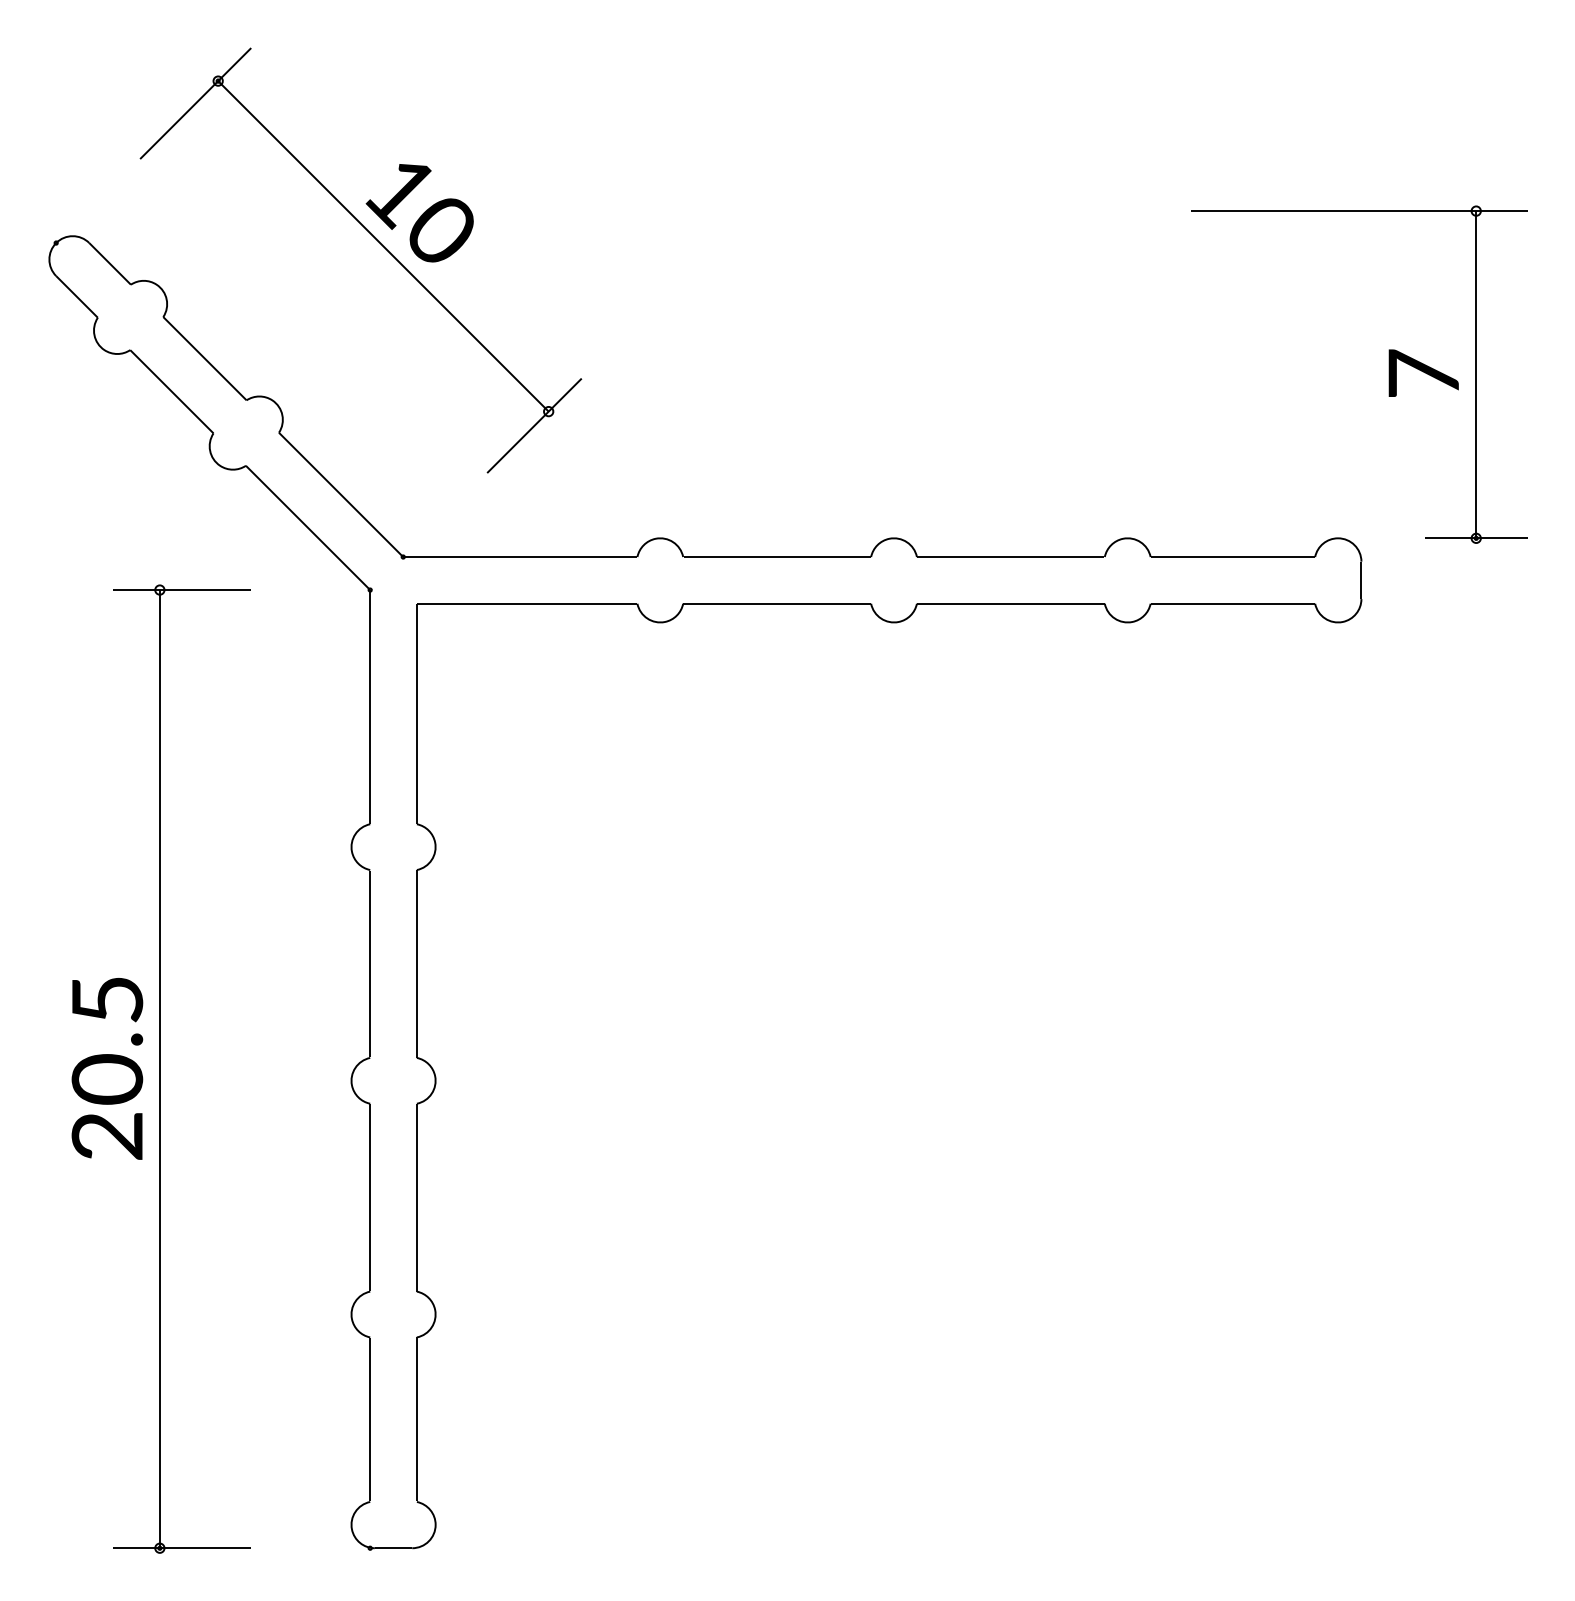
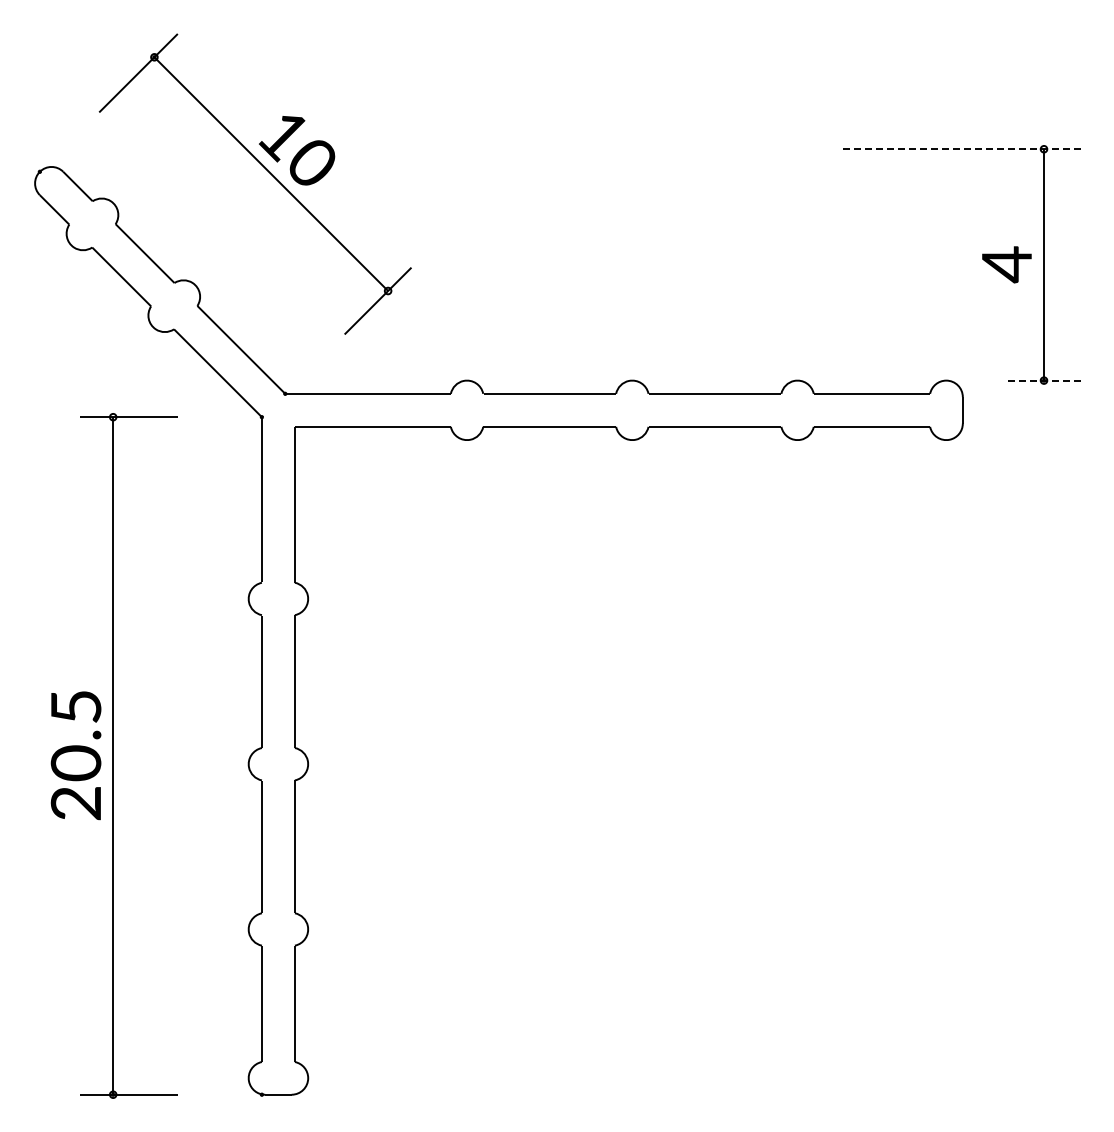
line: (1358, 211) -> (960, 149), solid -> dashed
text: (1423, 374) -> (1006, 264), 7 -> 4
line: (1476, 538) -> (1044, 380), solid -> dashed

